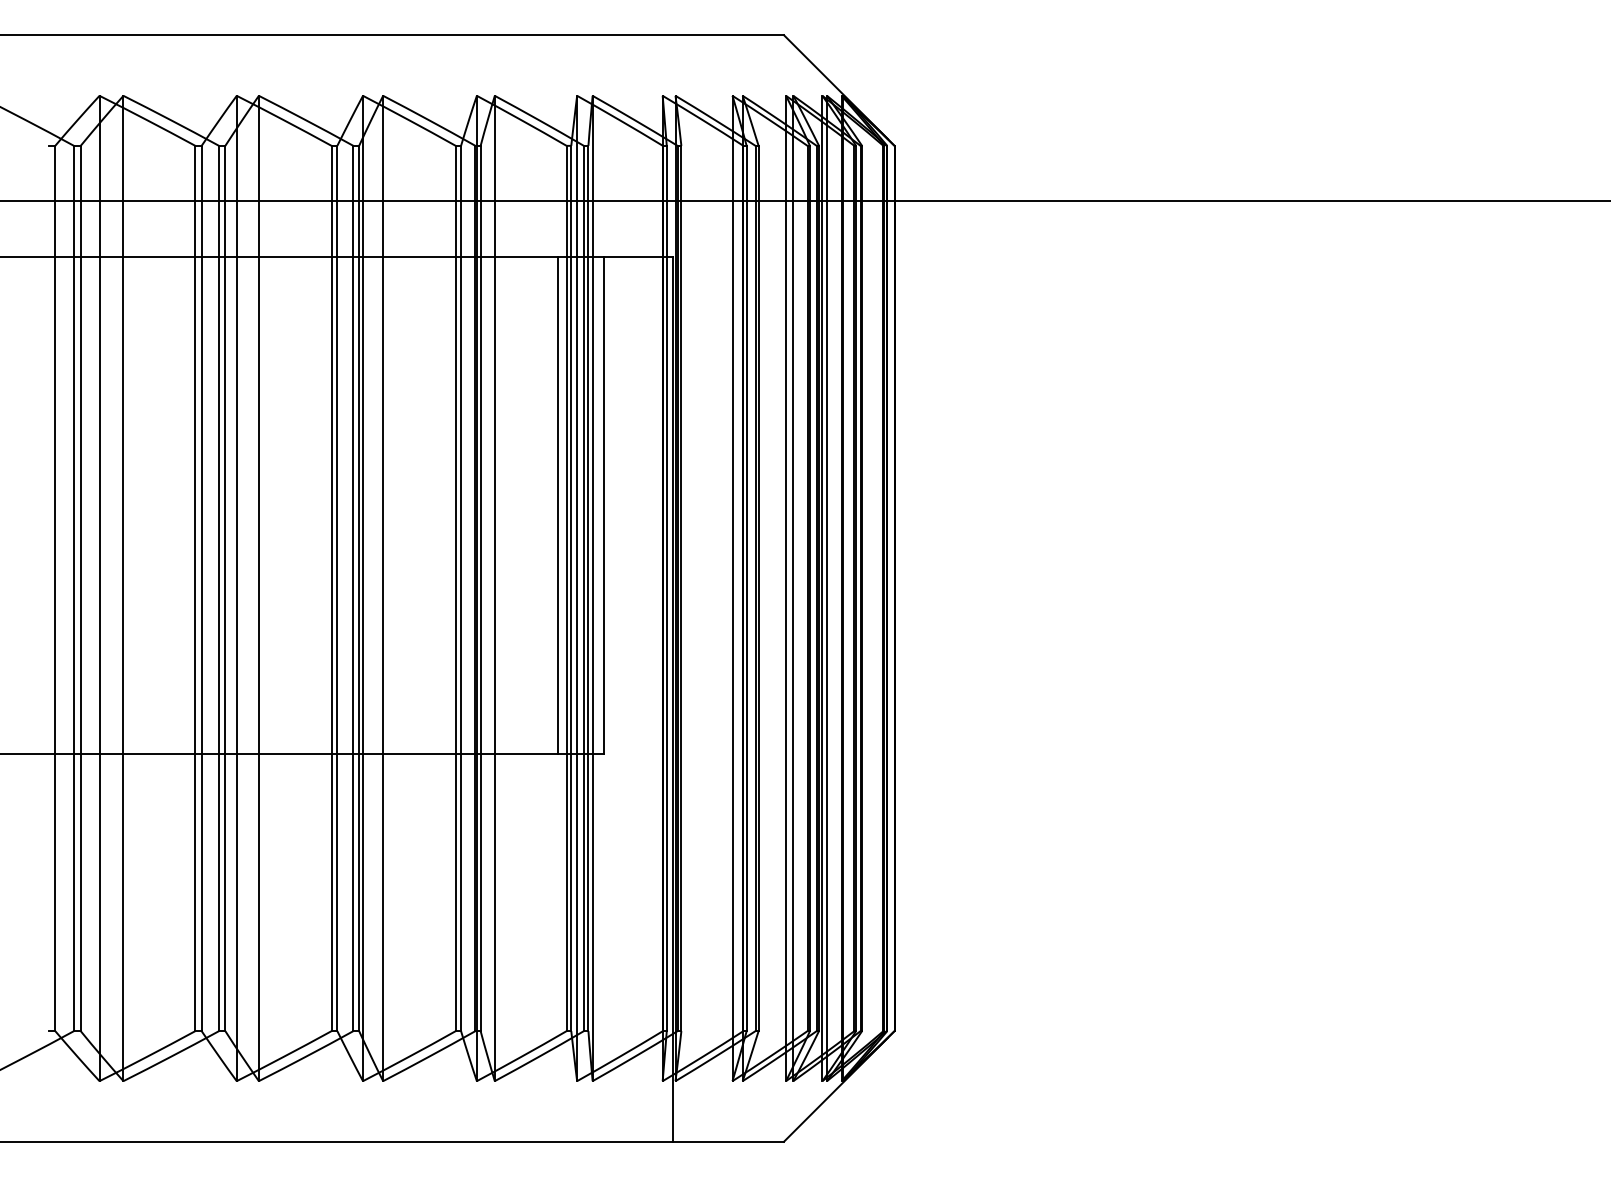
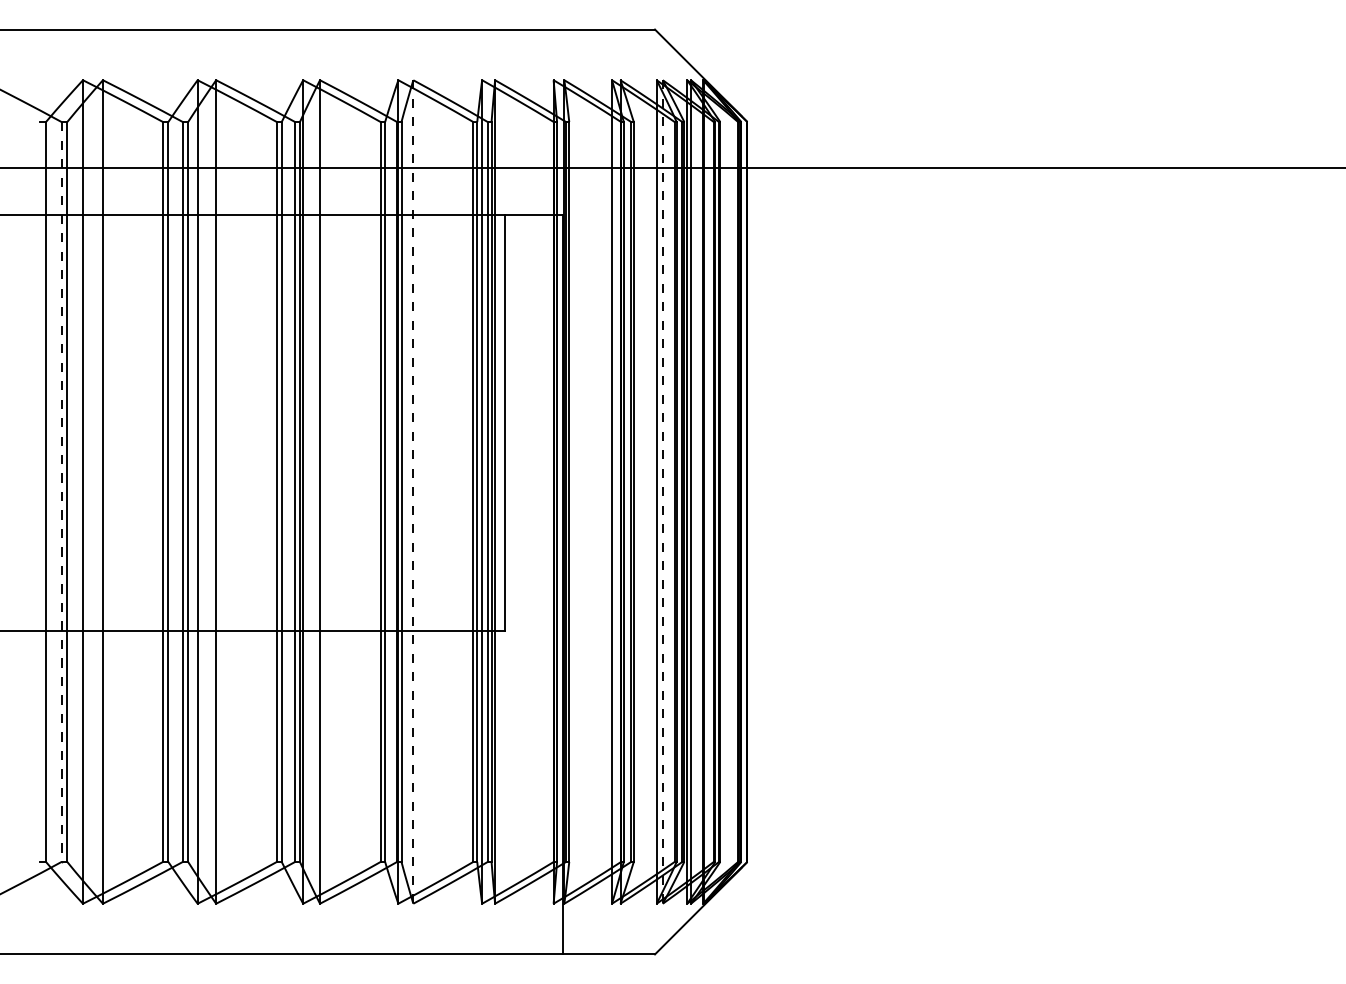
line: (557, 505) -> (465, 422), removed
line: (73, 587) -> (61, 491), solid -> dashed
line: (495, 587) -> (413, 491), solid -> dashed
line: (792, 587) -> (662, 491), solid -> dashed

